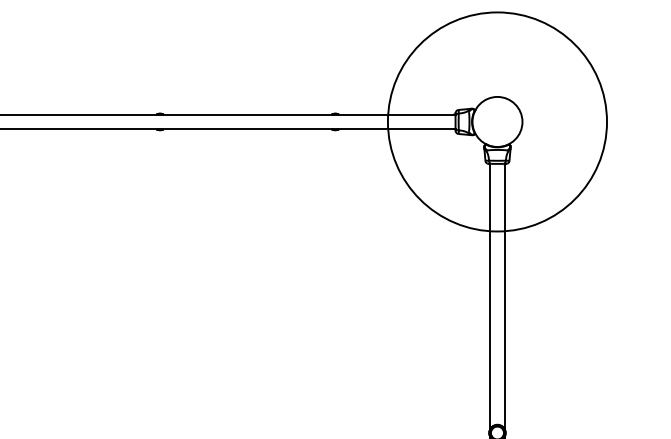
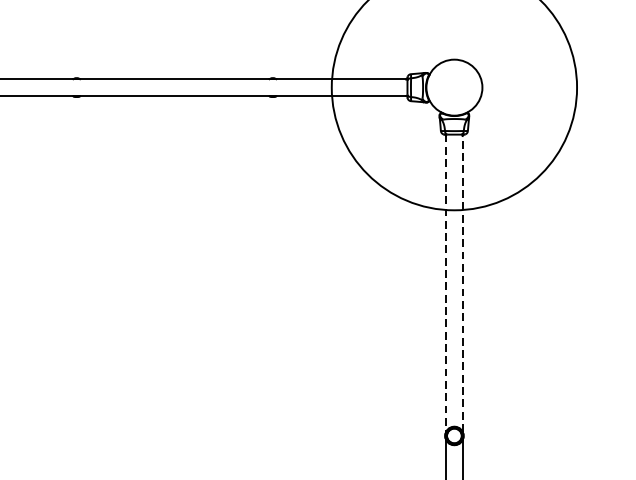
line: (490, 296) -> (446, 283), solid -> dashed
line: (504, 296) -> (462, 283), solid -> dashed

